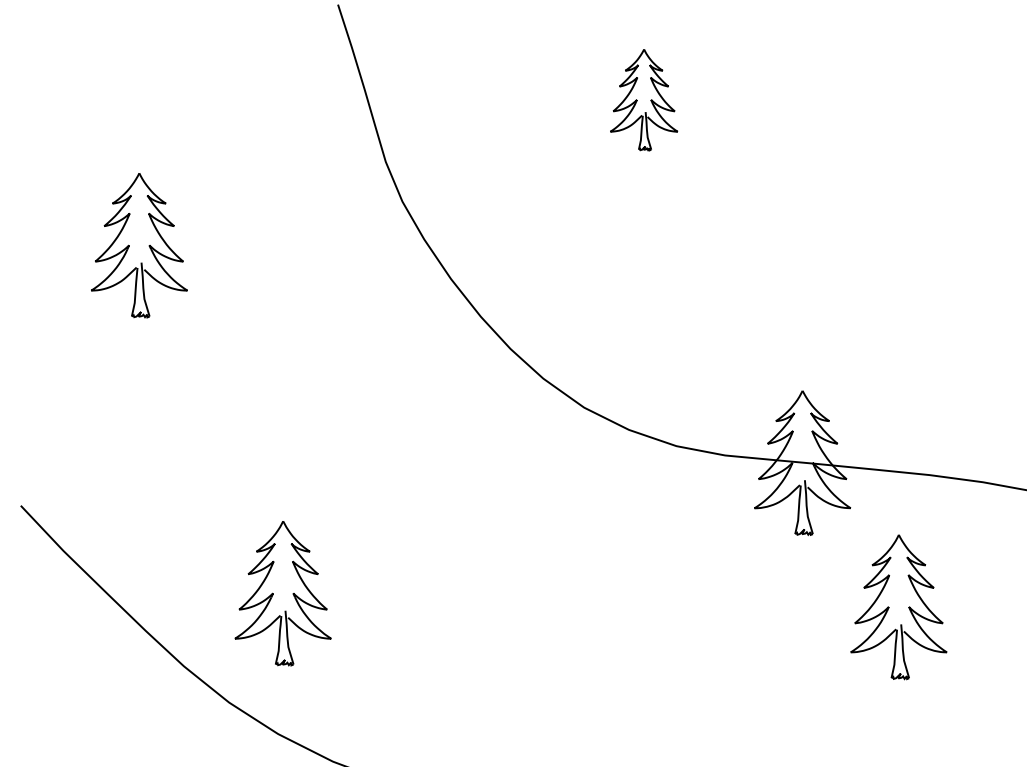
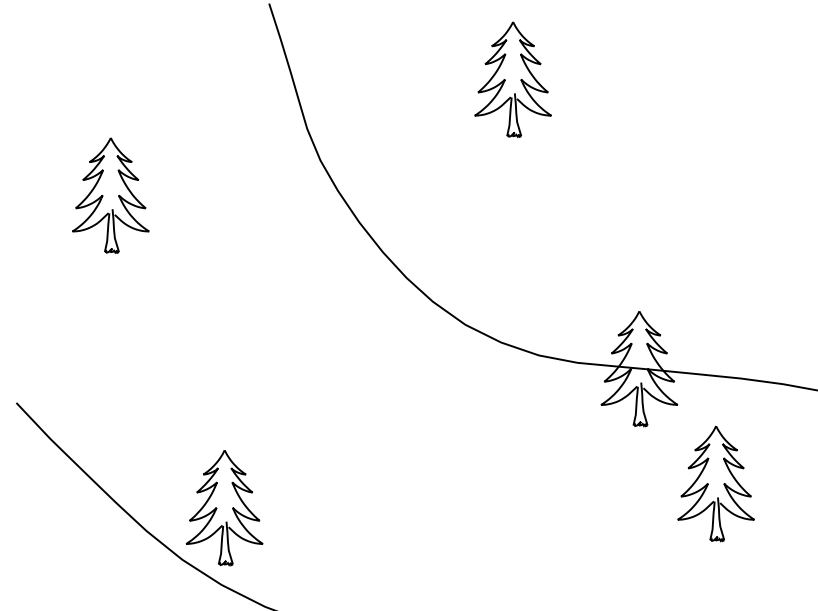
part: (643, 99) -> (512, 79), size x1.43
part: (282, 593) -> (224, 507), moved

